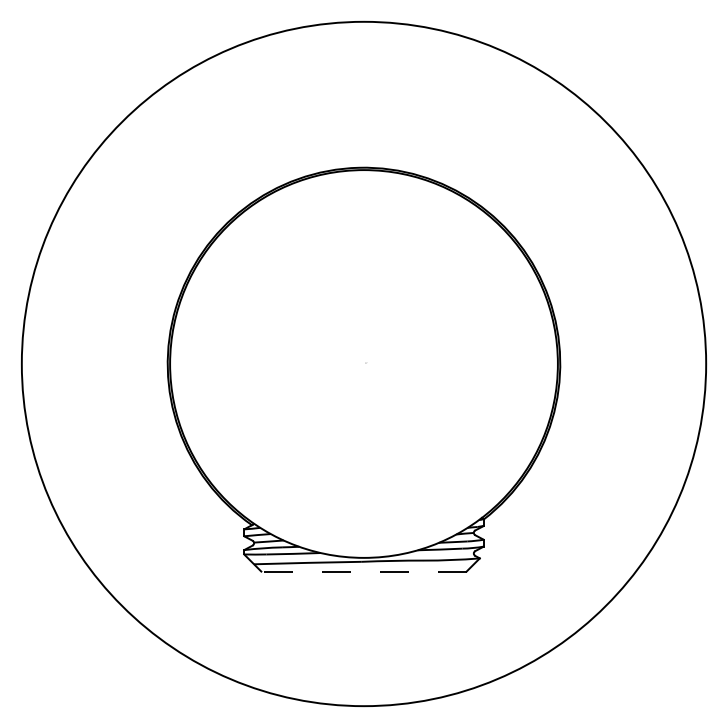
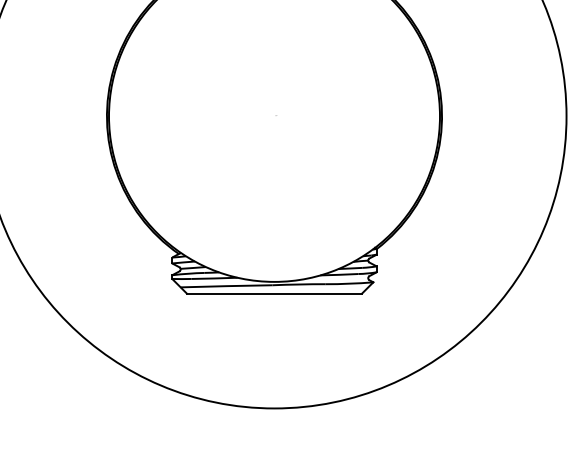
line: (363, 571) -> (274, 293), dashed -> solid

